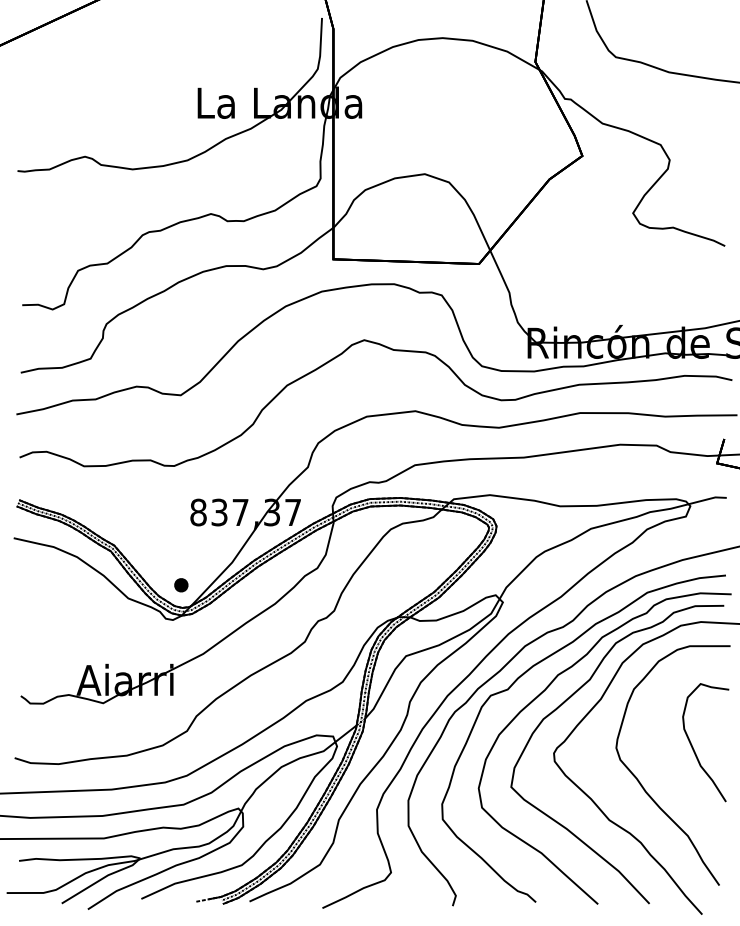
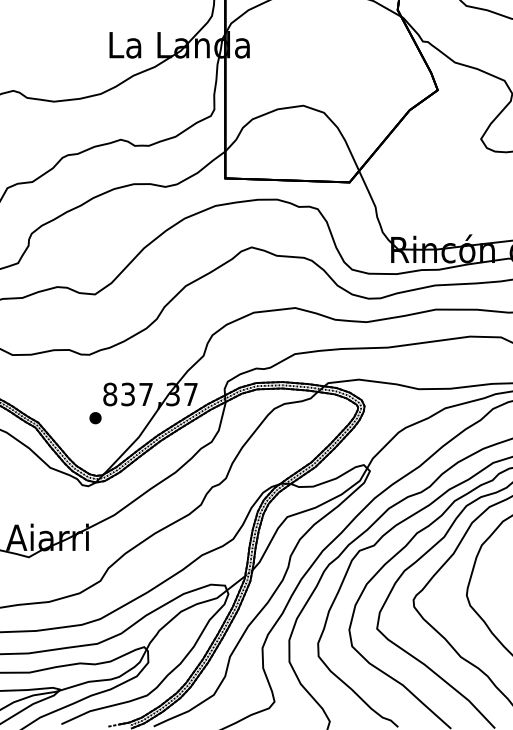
part: (181, 585) -> (95, 418), moved

